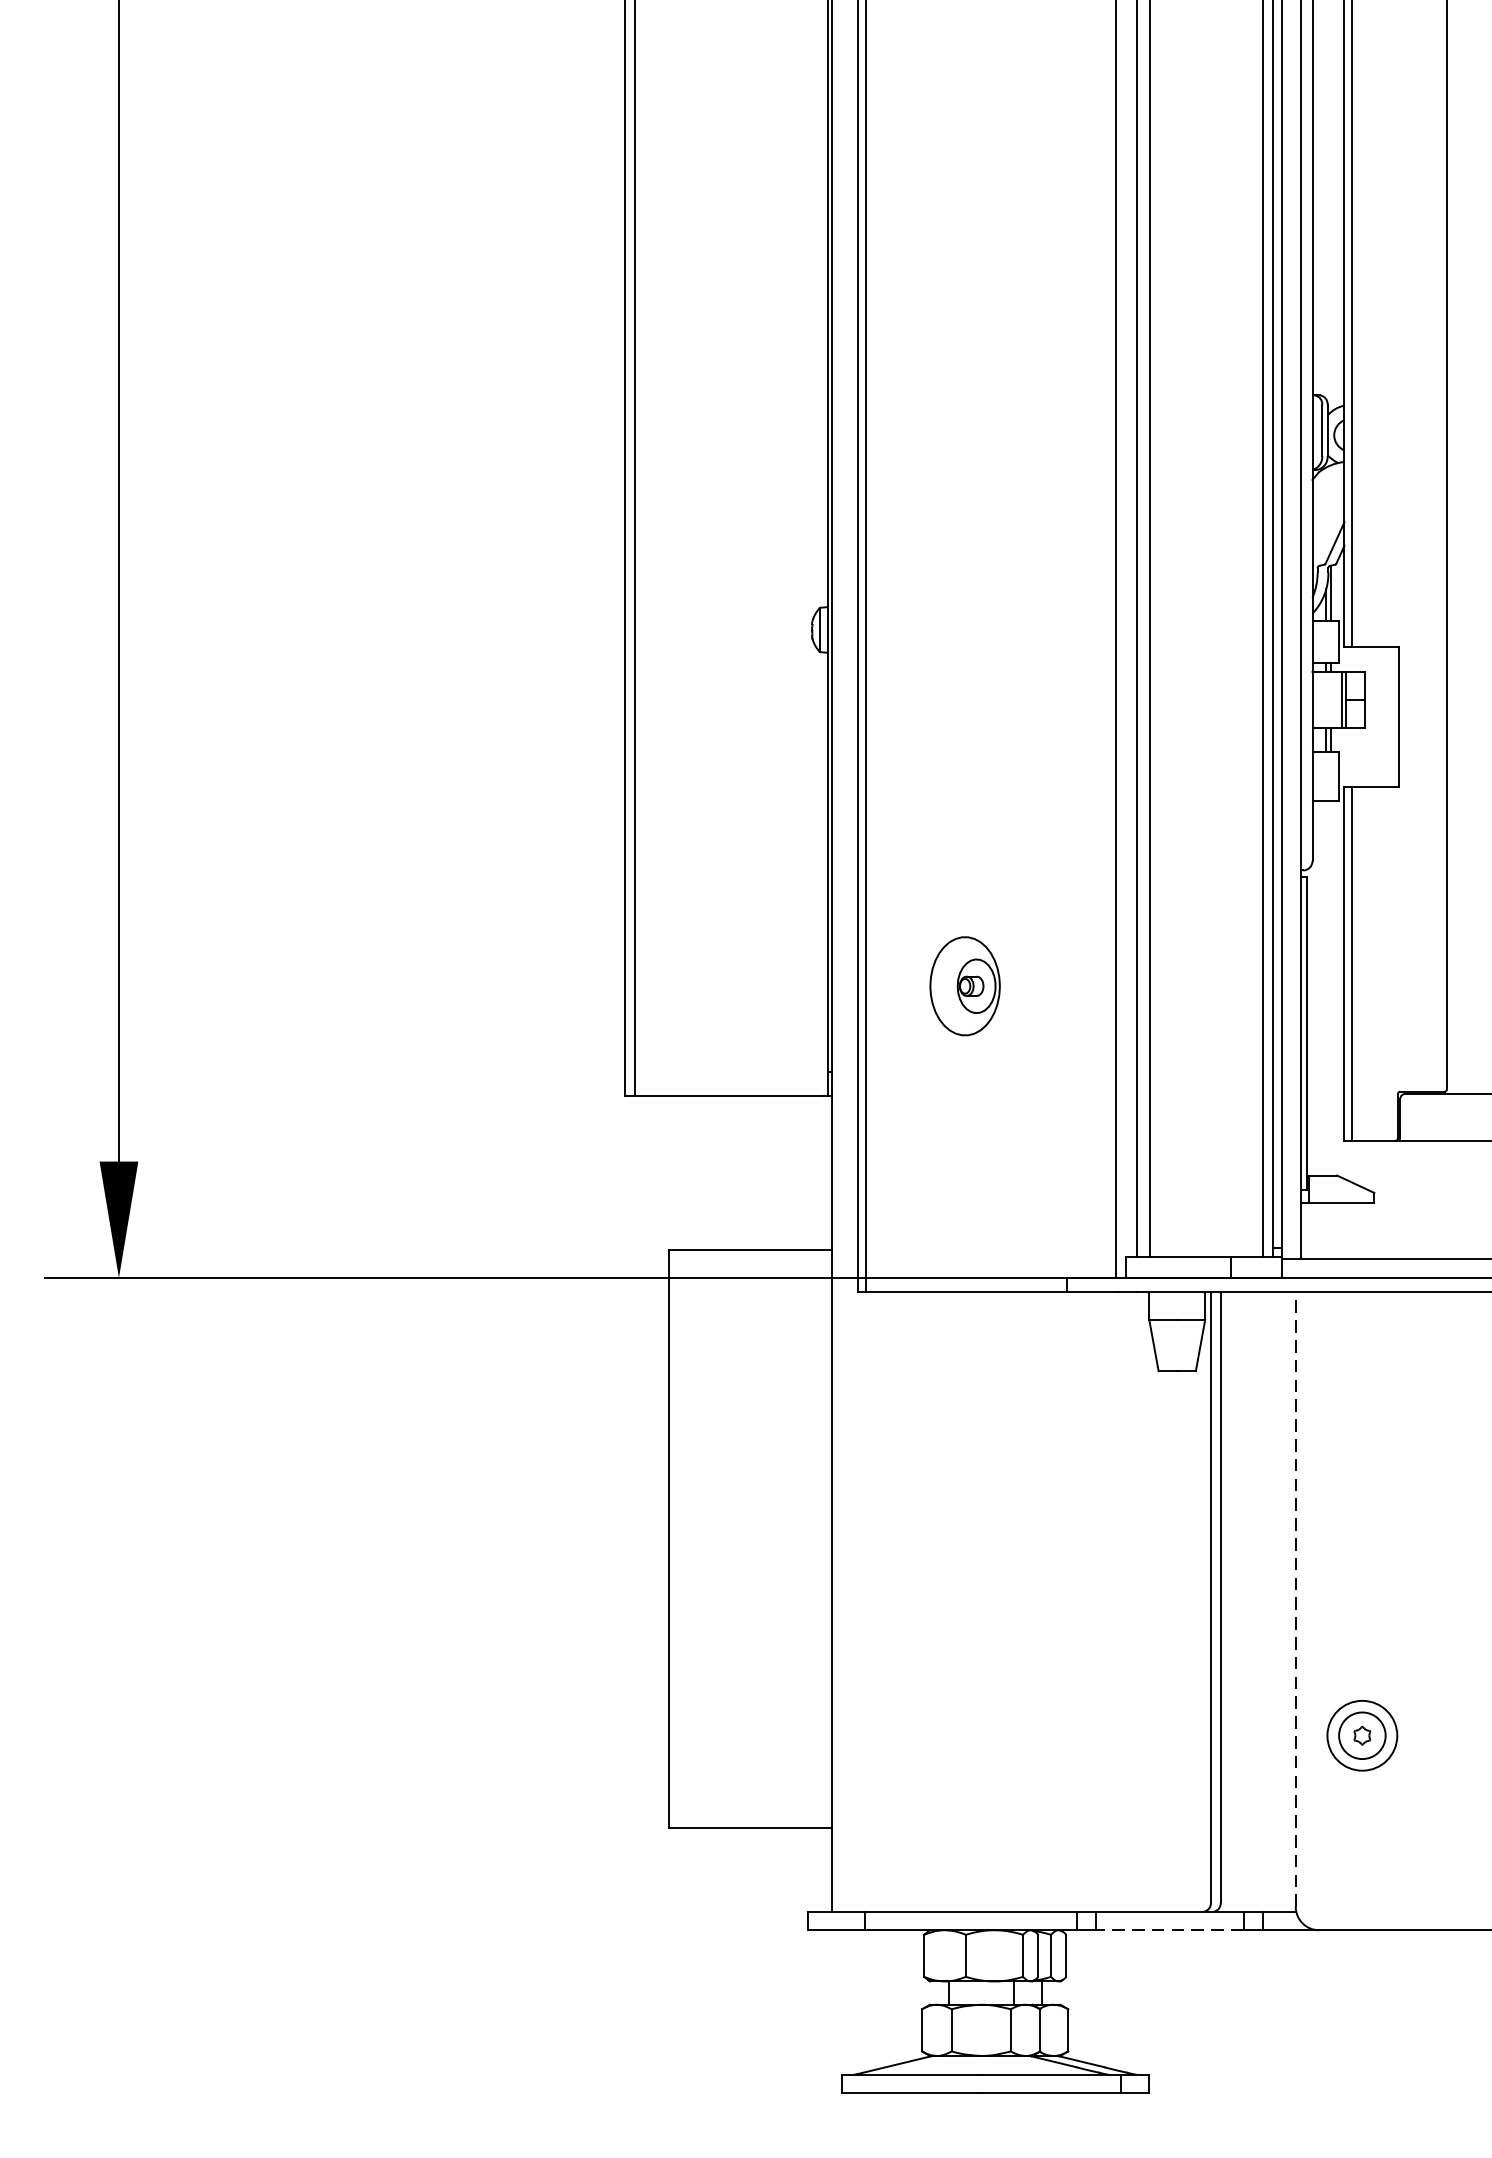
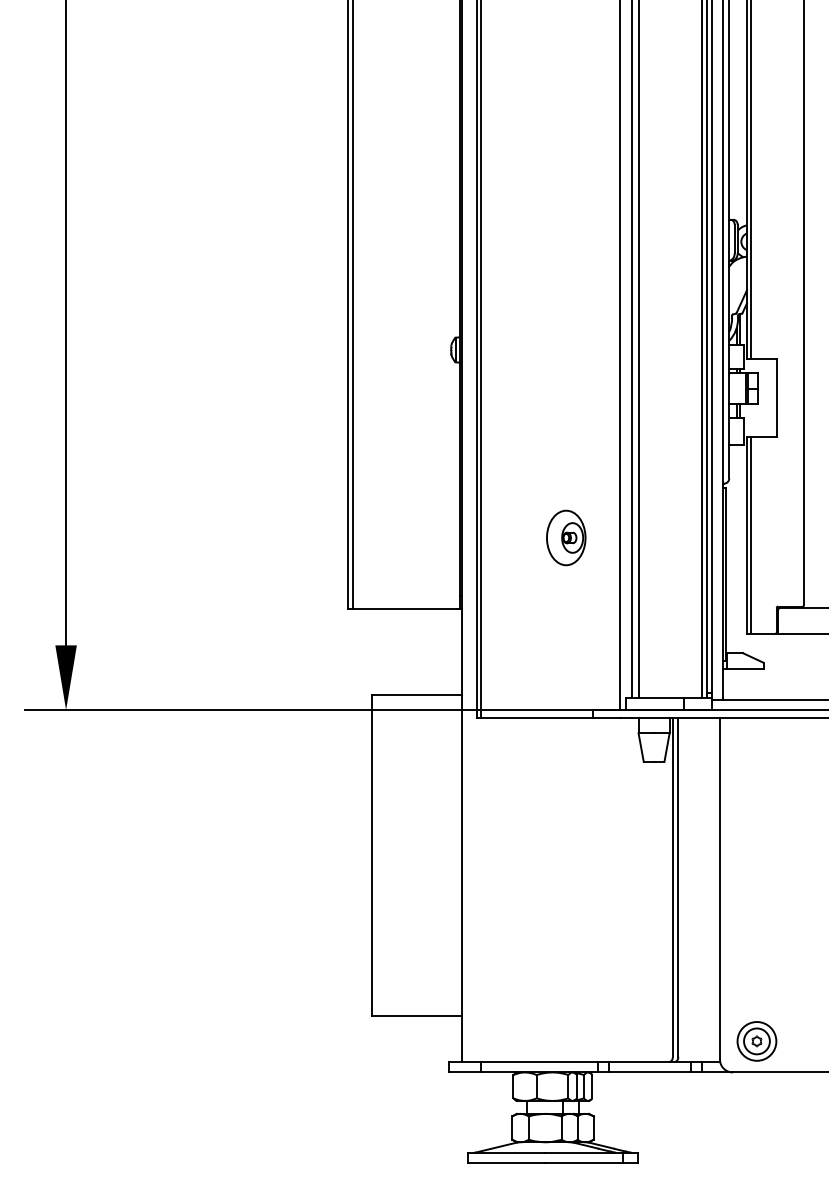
part: (965, 985) -> (566, 537), moved
line: (1294, 1599) -> (719, 888), dashed -> solid
part: (1361, 1735) -> (756, 1041), moved
line: (1170, 1930) -> (650, 1072), dashed -> solid

